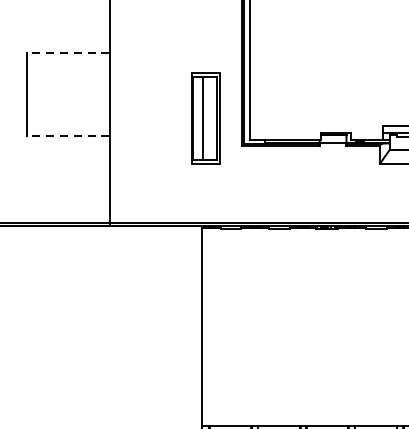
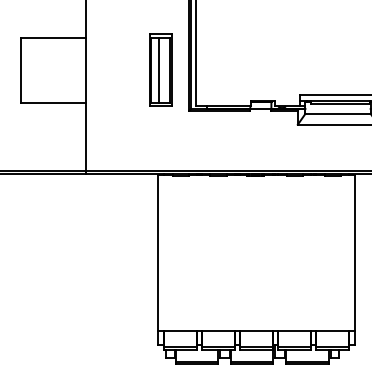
line: (69, 52) -> (53, 37), dashed -> solid
part: (205, 117) -> (160, 69), moved
line: (69, 135) -> (53, 102), dashed -> solid

